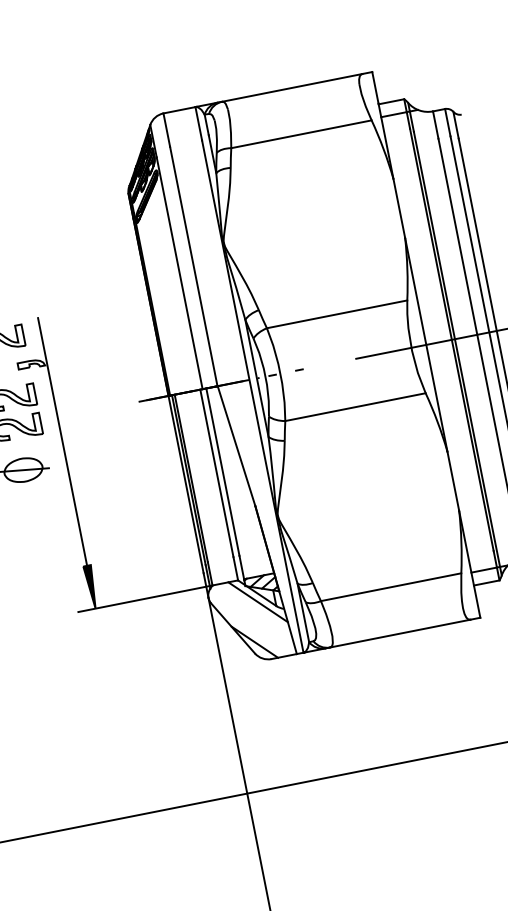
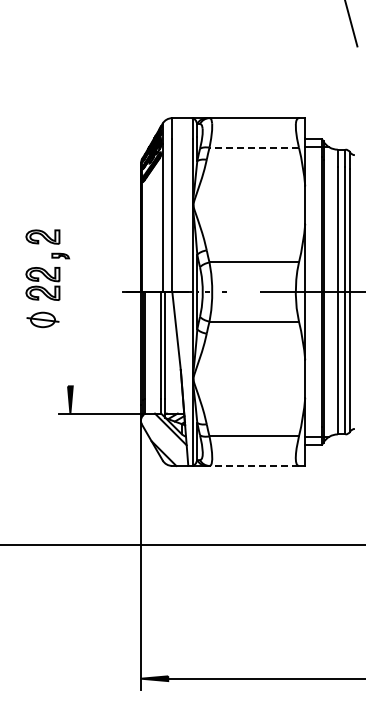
line: (301, 133) -> (254, 147), solid -> dashed
line: (62, 442) -> (70, 307), removed
line: (400, 632) -> (254, 465), solid -> dashed

